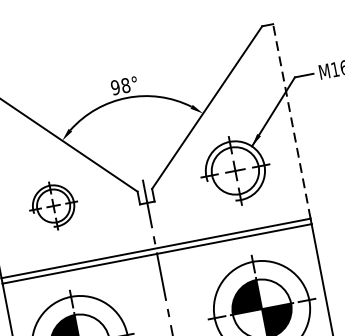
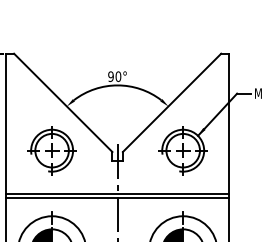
text: (125, 85) -> (118, 76), 98° -> 90°
line: (292, 120) -> (229, 123), dashed -> solid
part: (52, 205) -> (51, 150), size x1.43

